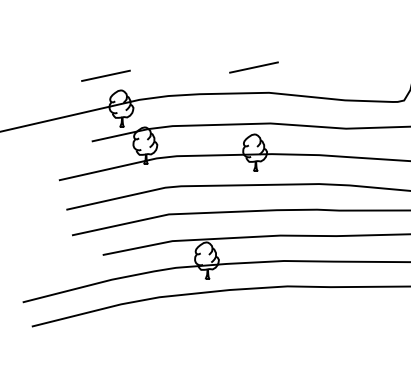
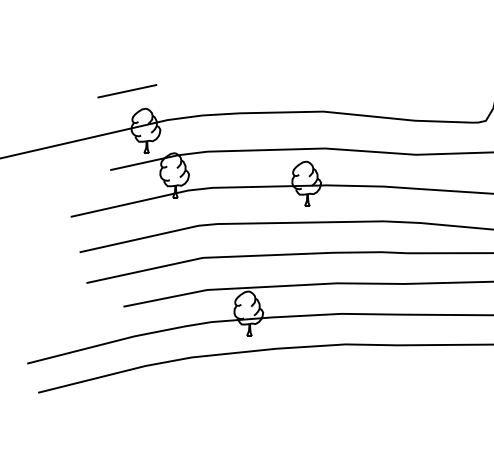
line: (254, 67) -> (305, 81), removed

